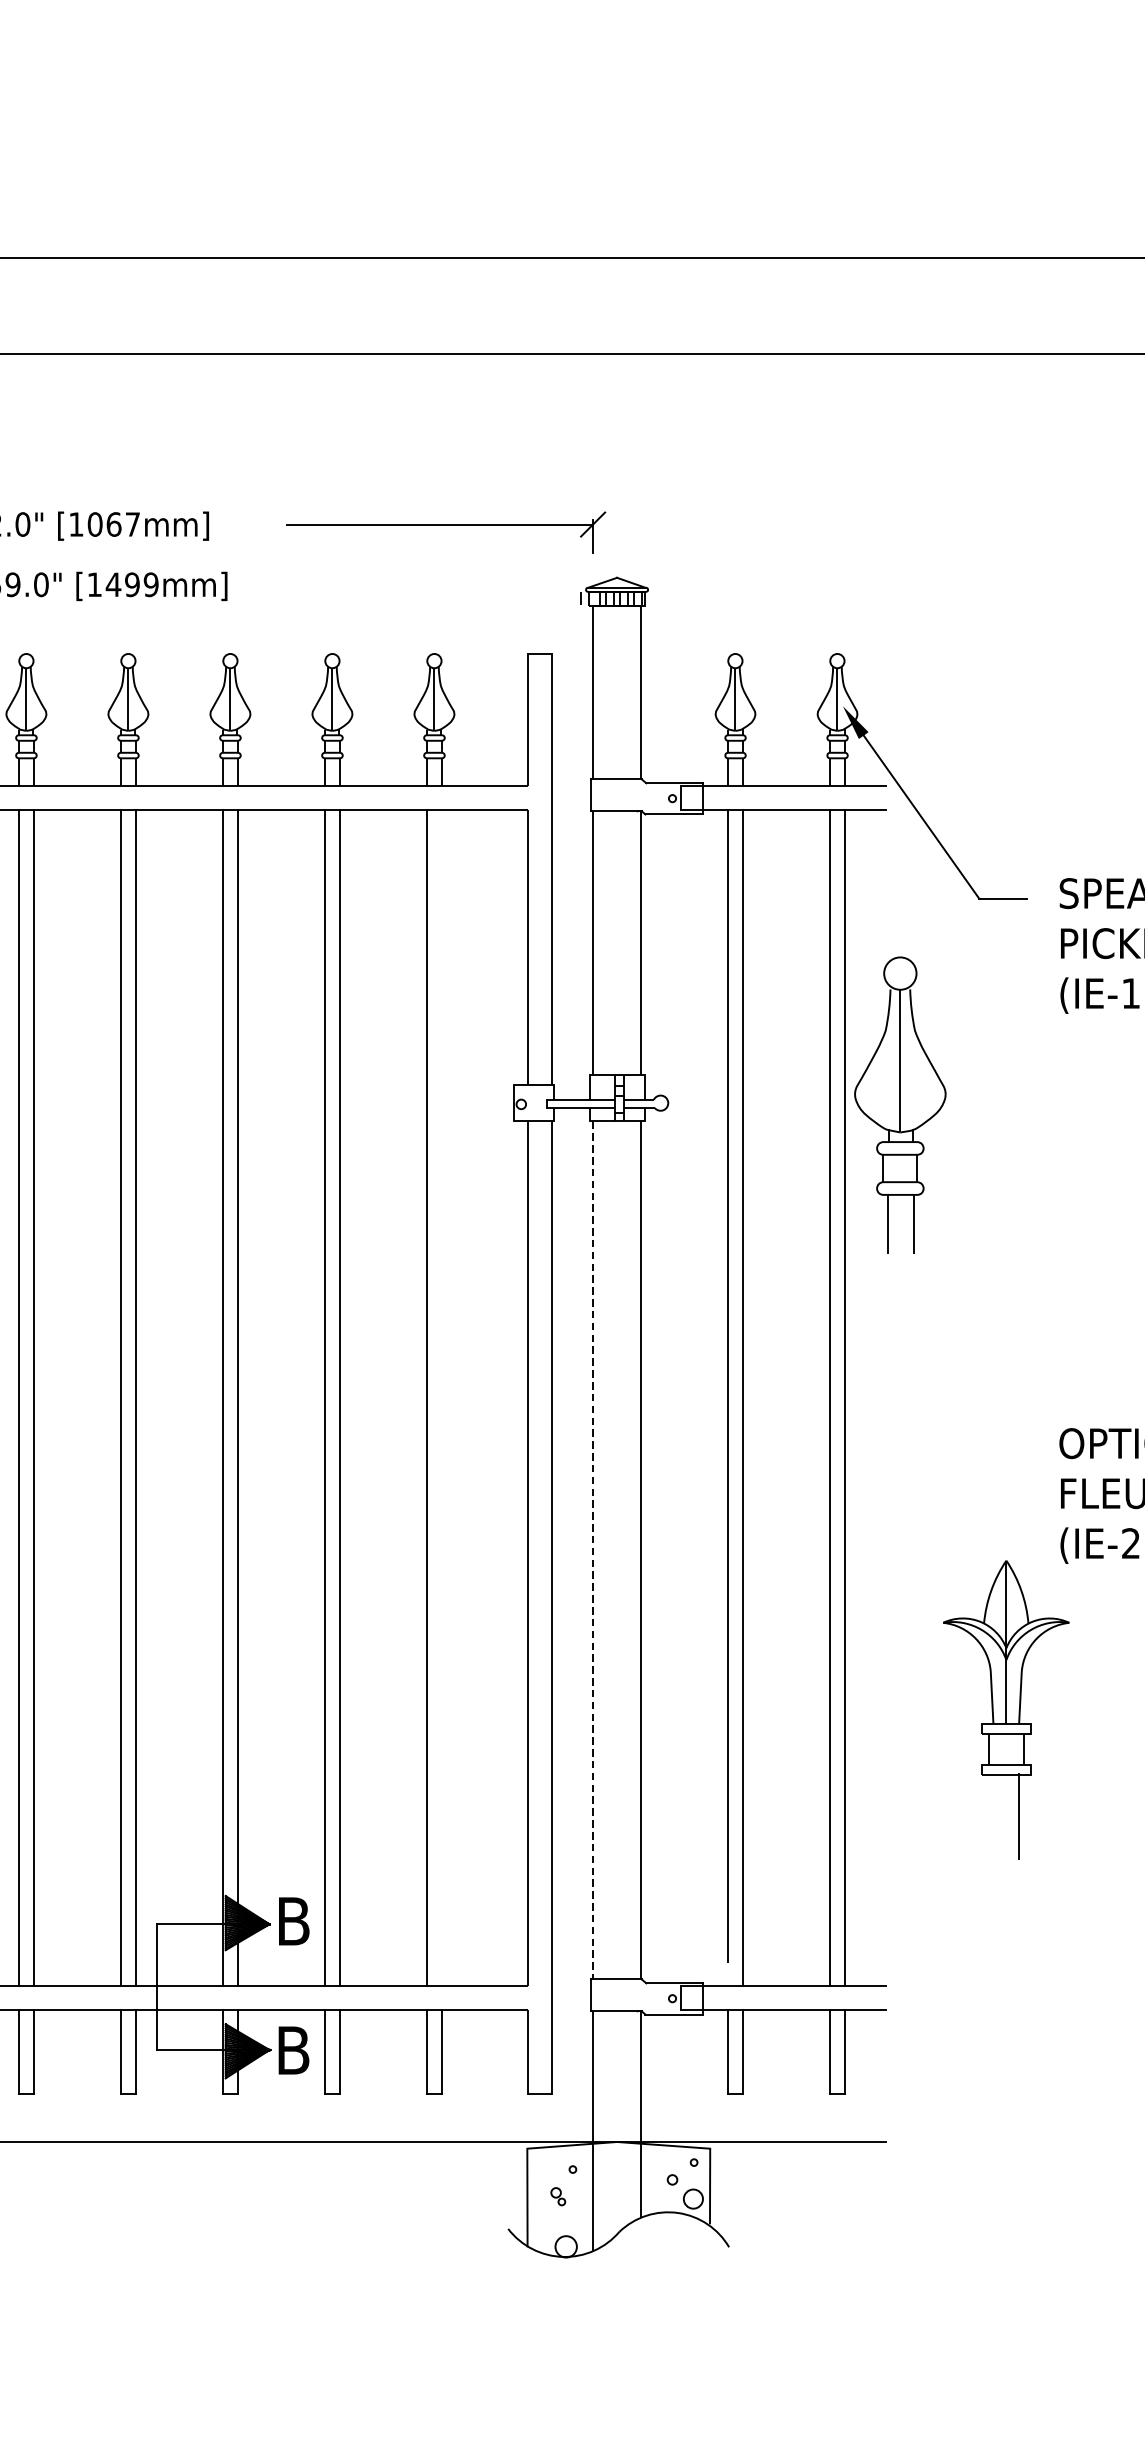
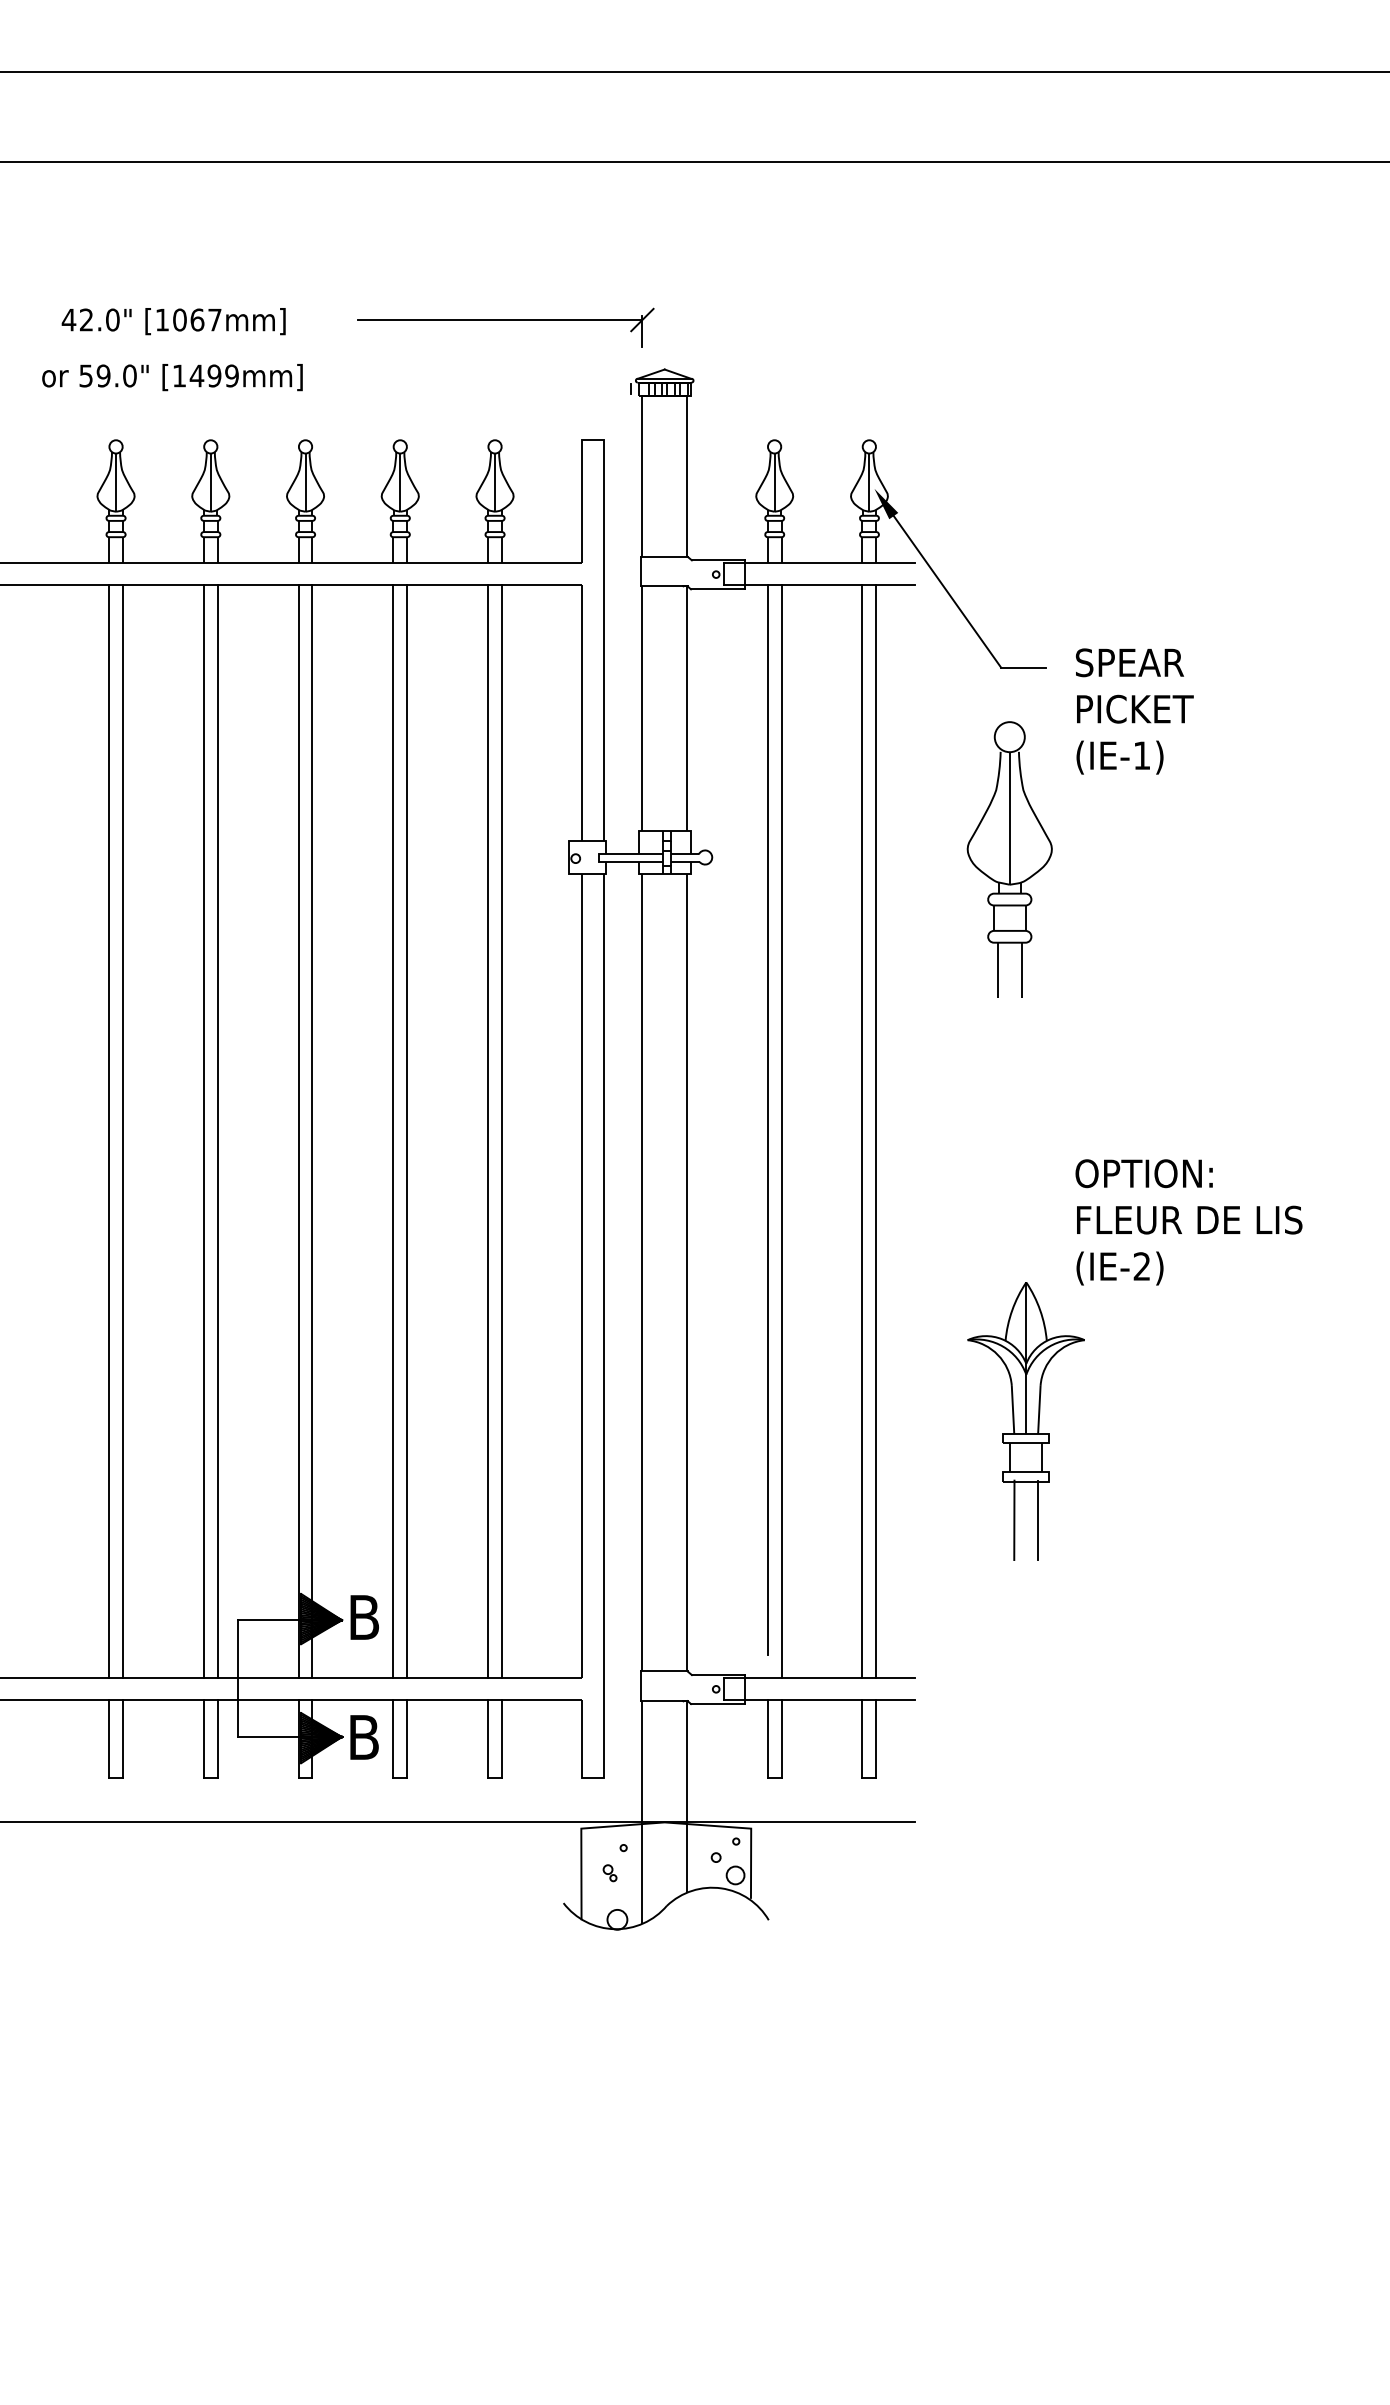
part: (900, 1105) -> (1009, 859), moved
line: (441, 1398) -> (501, 1131), added
line: (593, 1551) -> (642, 1273), dashed -> solid
line: (993, 1816) -> (1014, 1520), added

